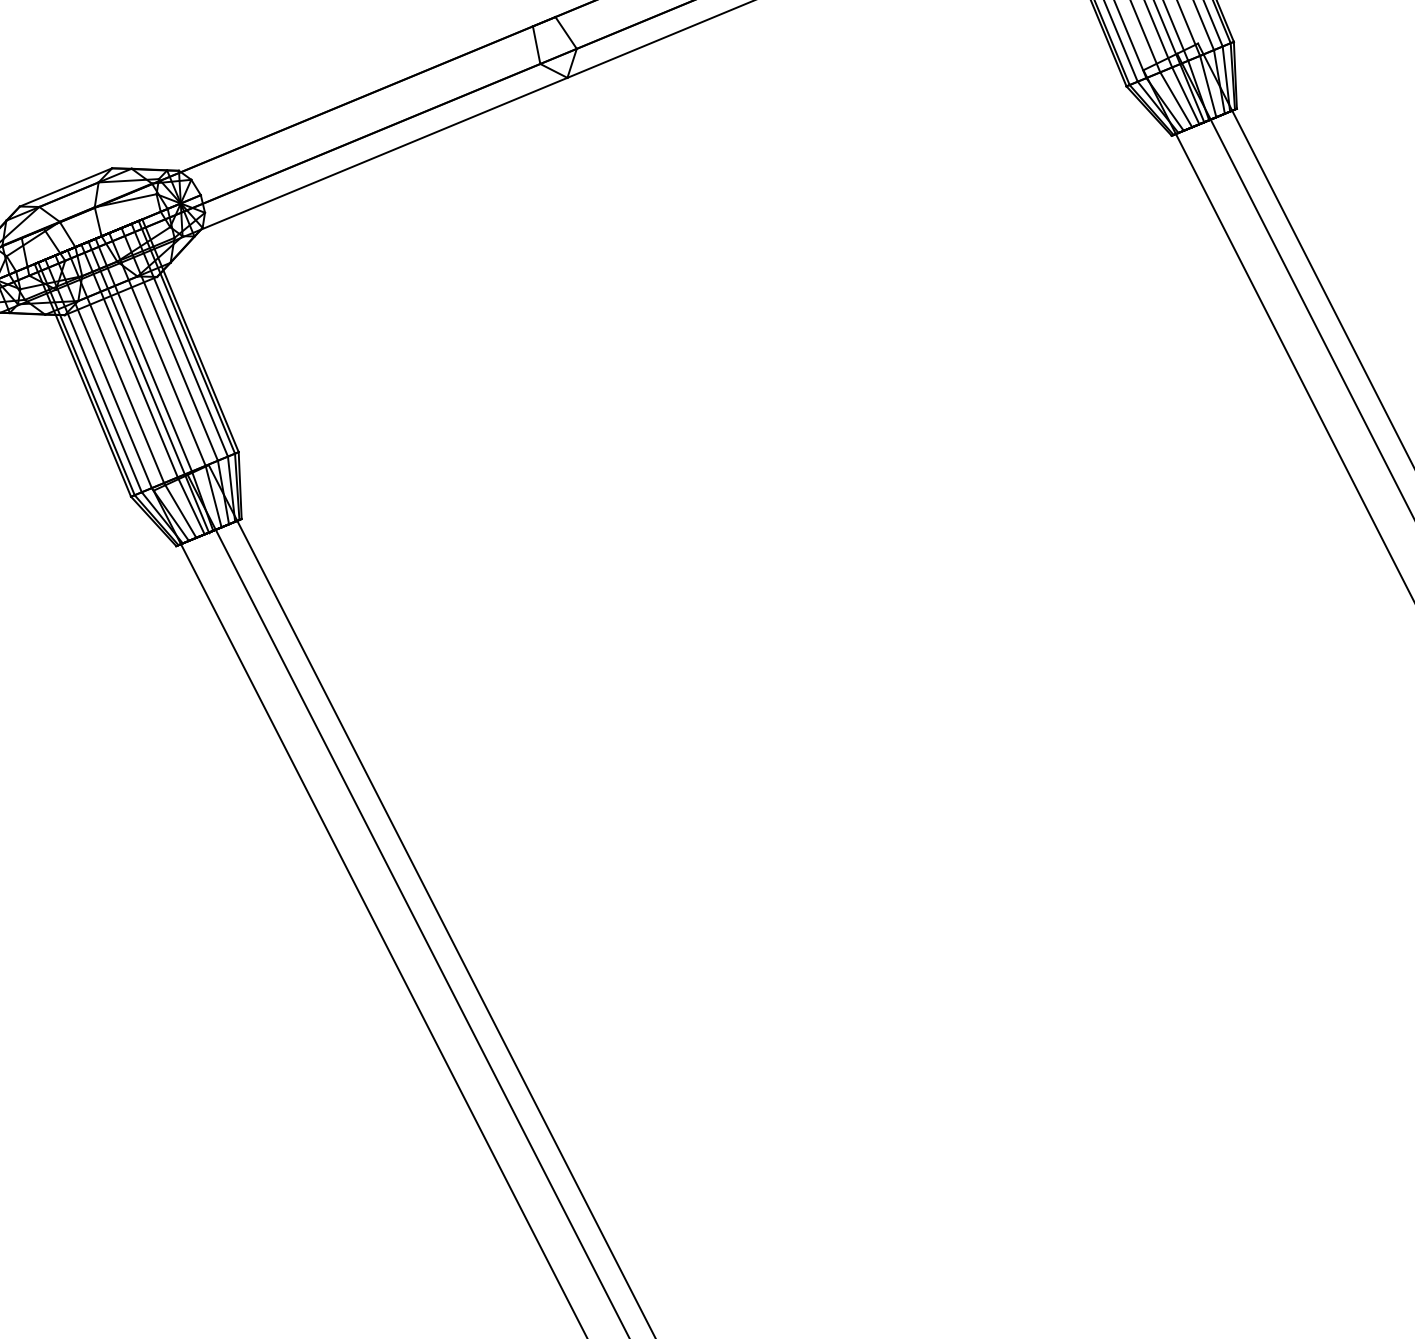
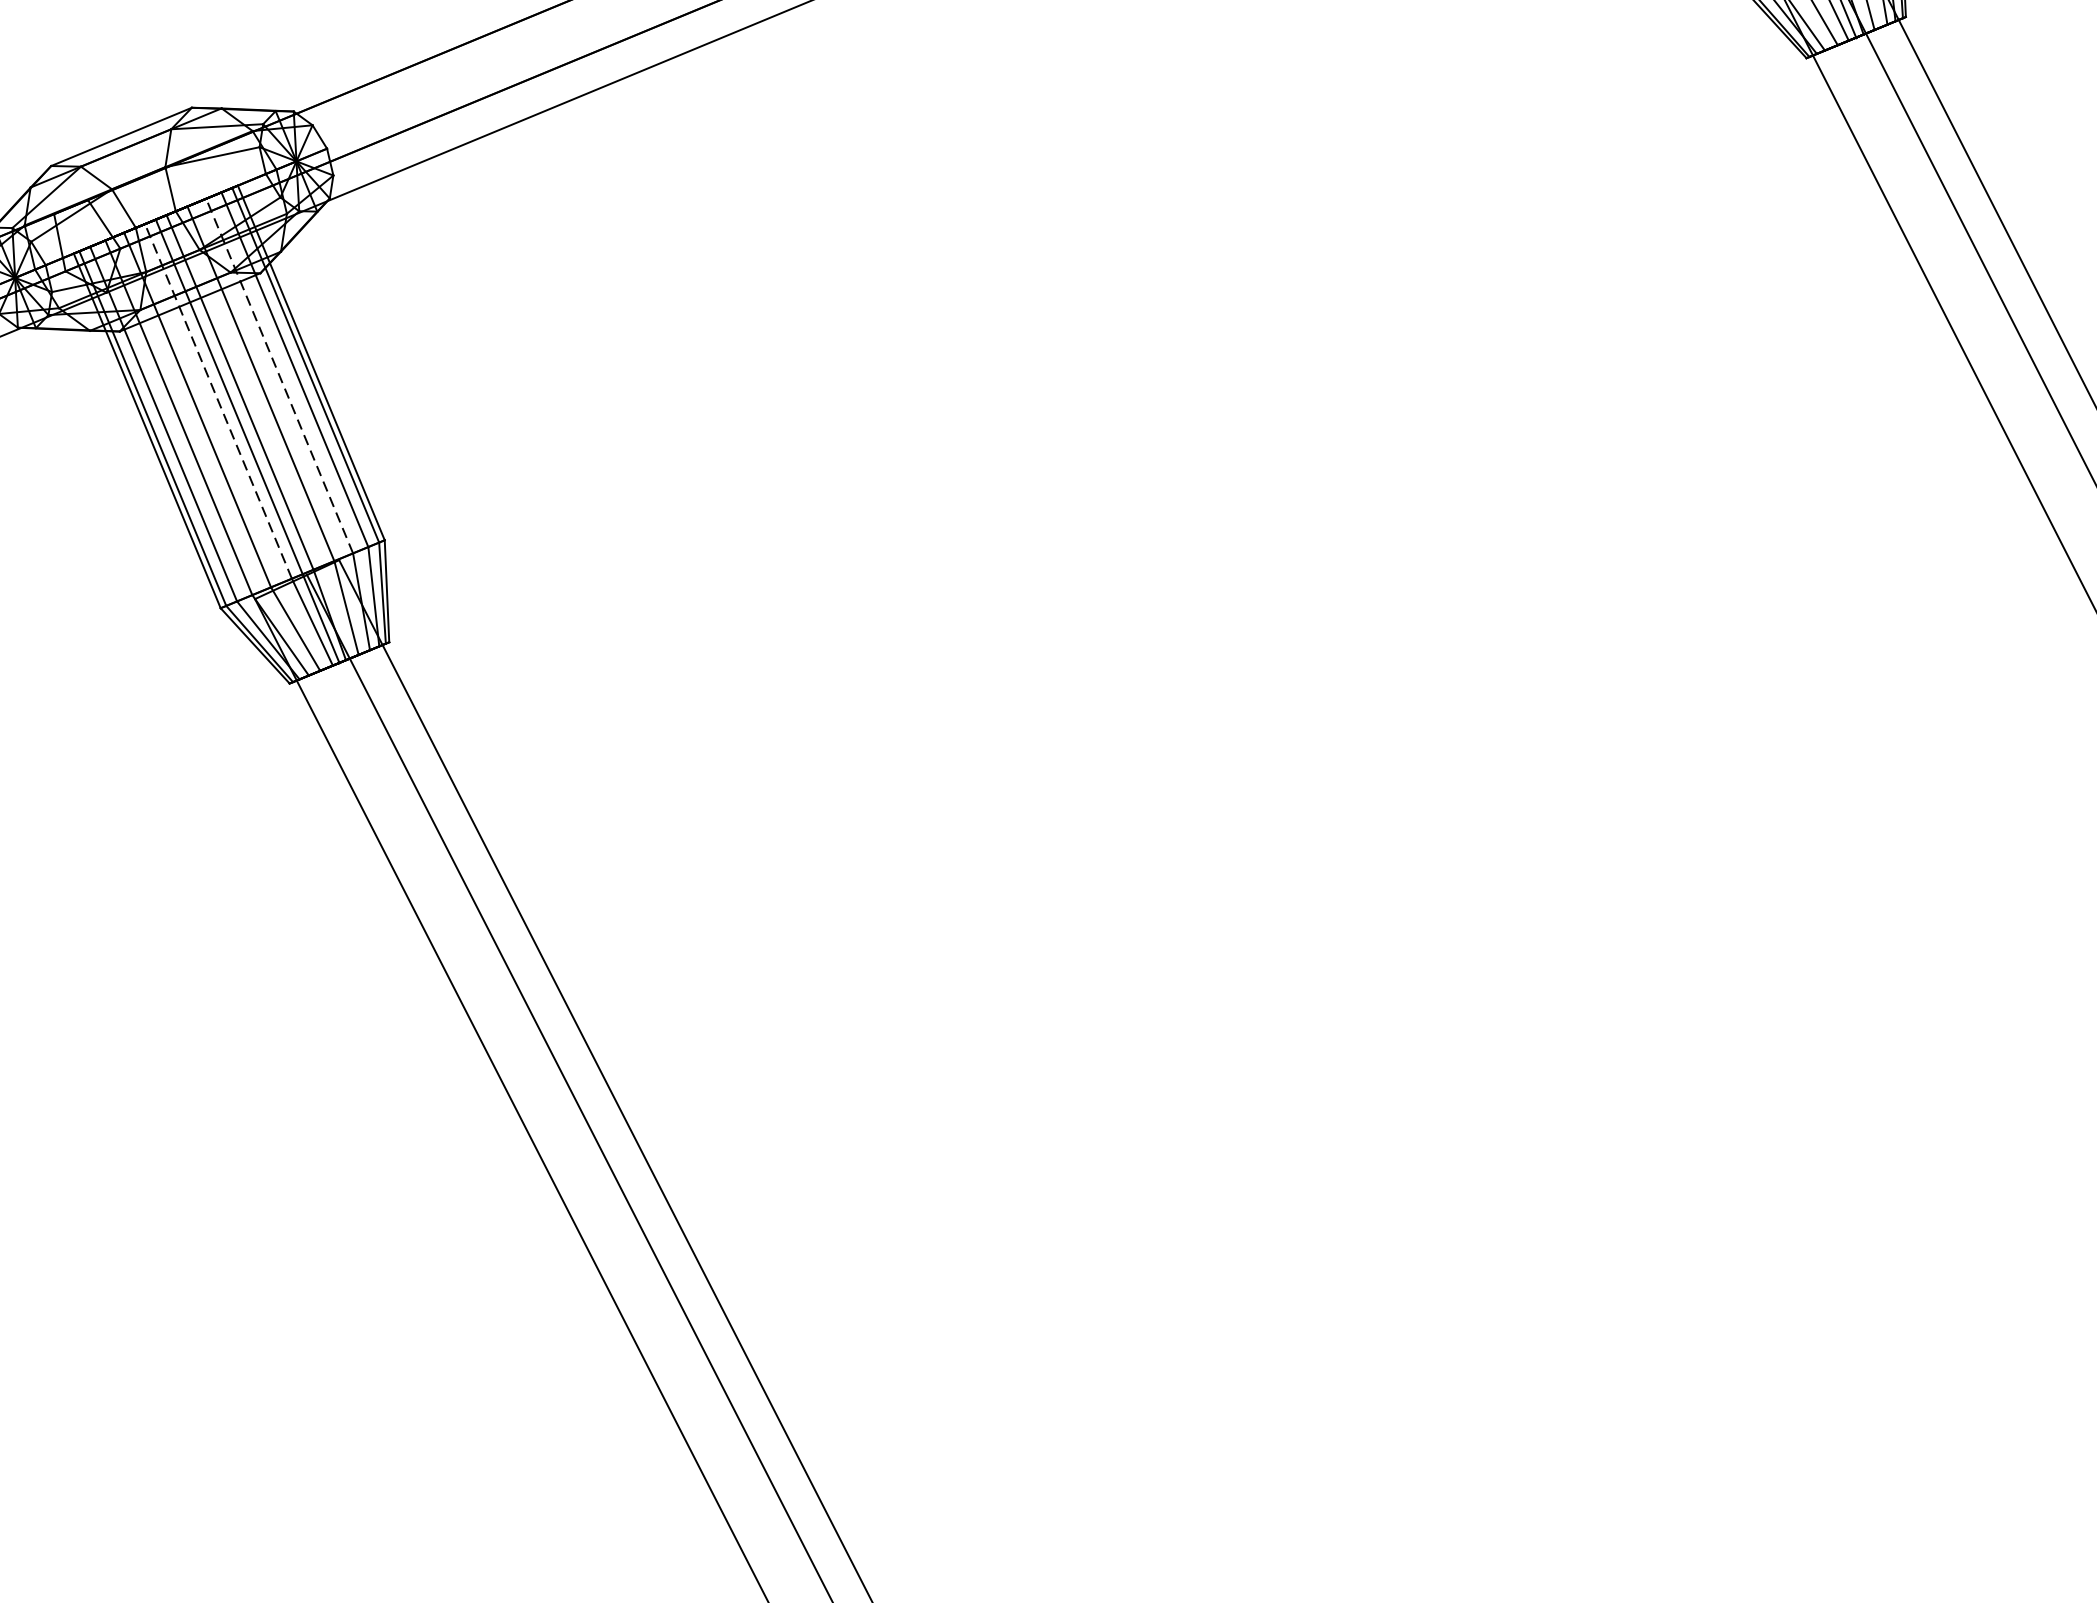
line: (169, 344) -> (279, 376), solid -> dashed
line: (129, 361) -> (218, 402), solid -> dashed

